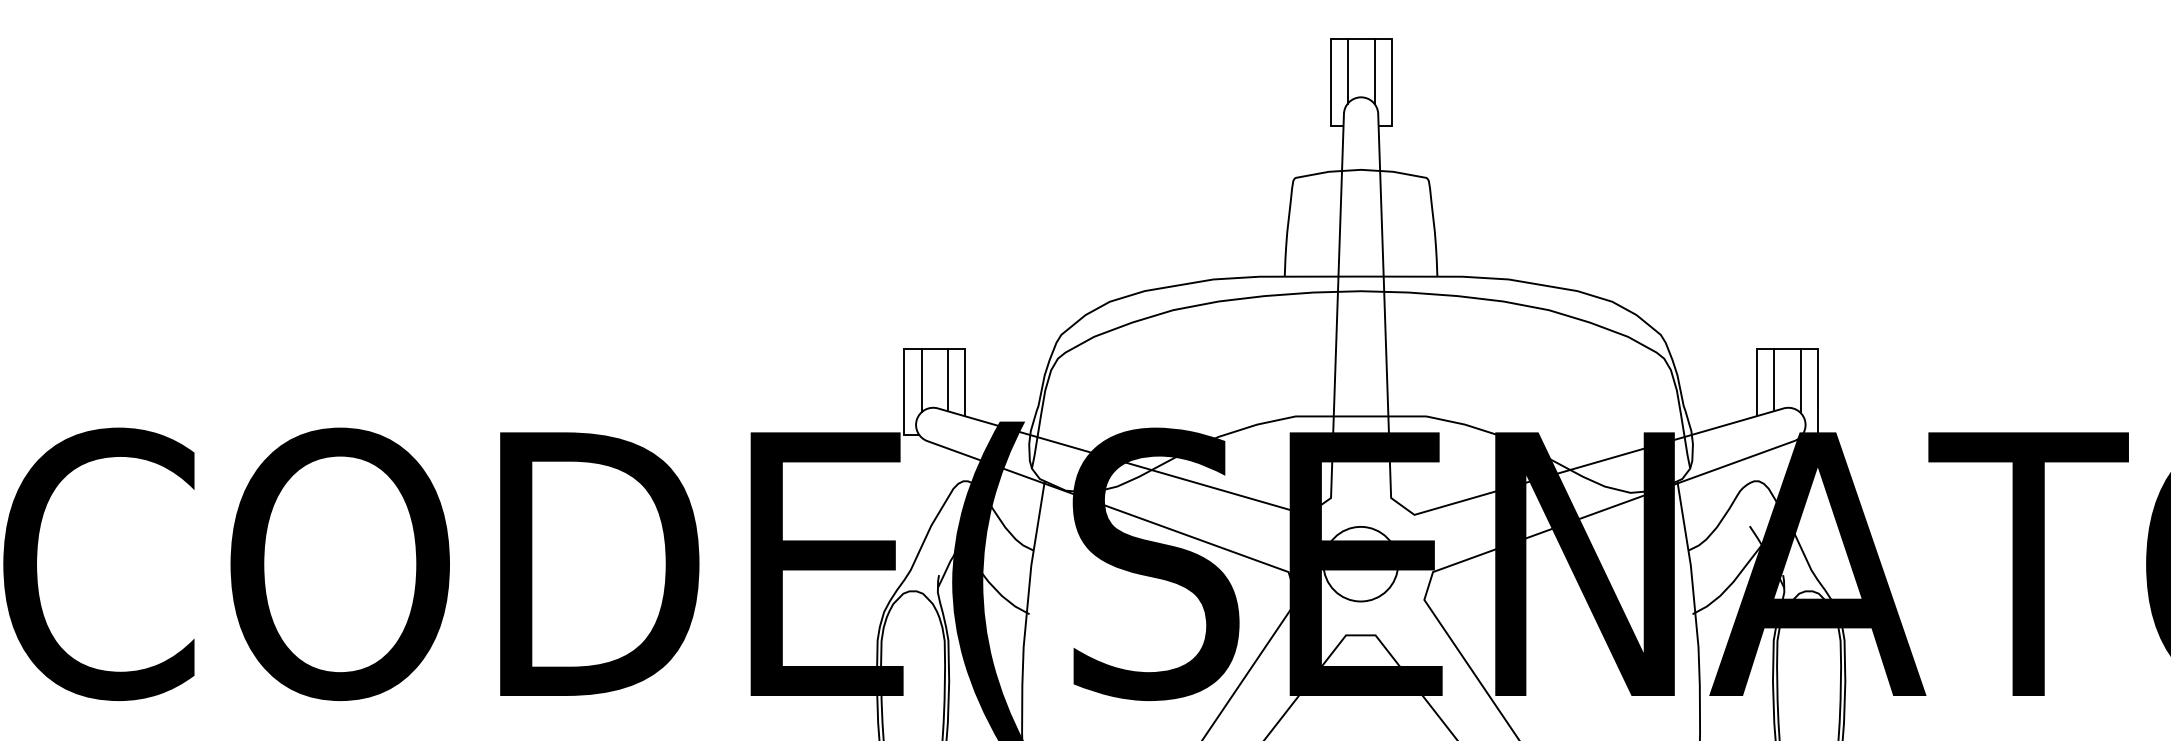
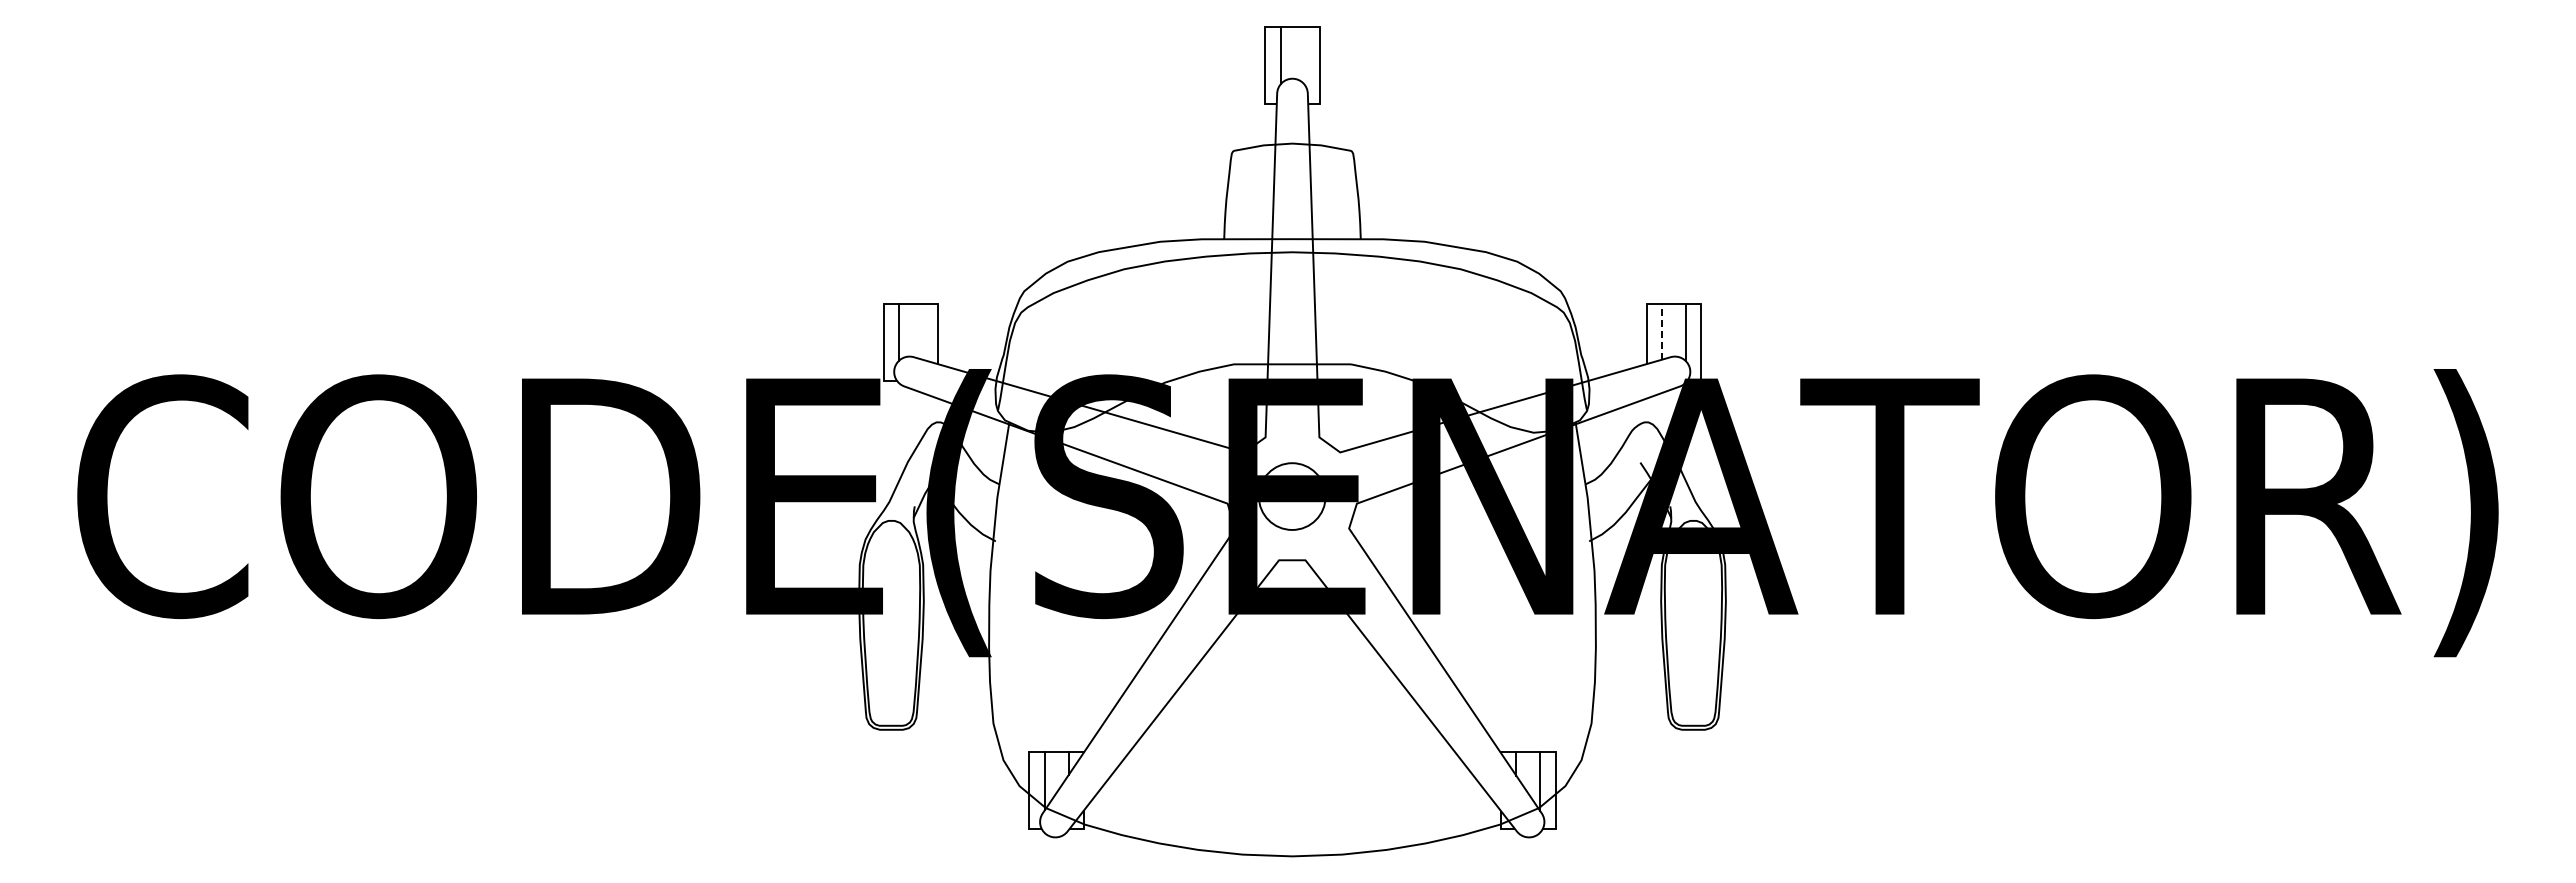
line: (1374, 71) -> (1304, 55), removed
line: (947, 379) -> (922, 331), removed
line: (1774, 379) -> (1662, 331), solid -> dashed

